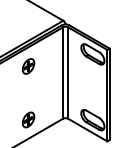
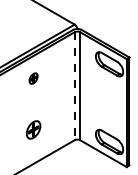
part: (28, 66) -> (33, 78), size x0.6
line: (63, 72) -> (74, 85), solid -> dashed
part: (28, 119) -> (33, 129), moved

